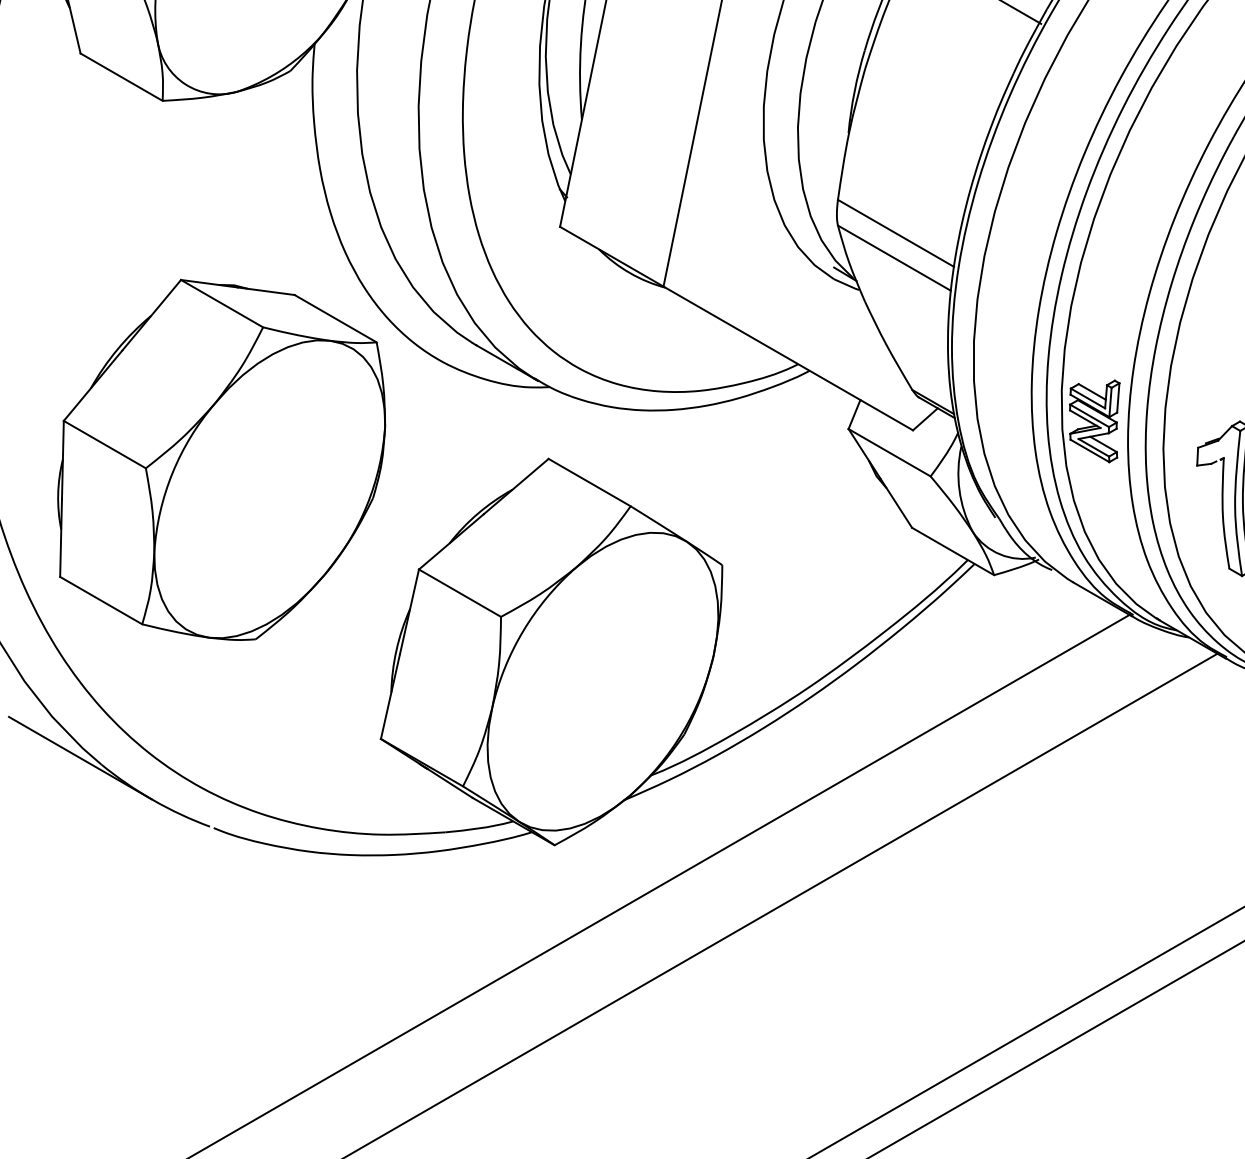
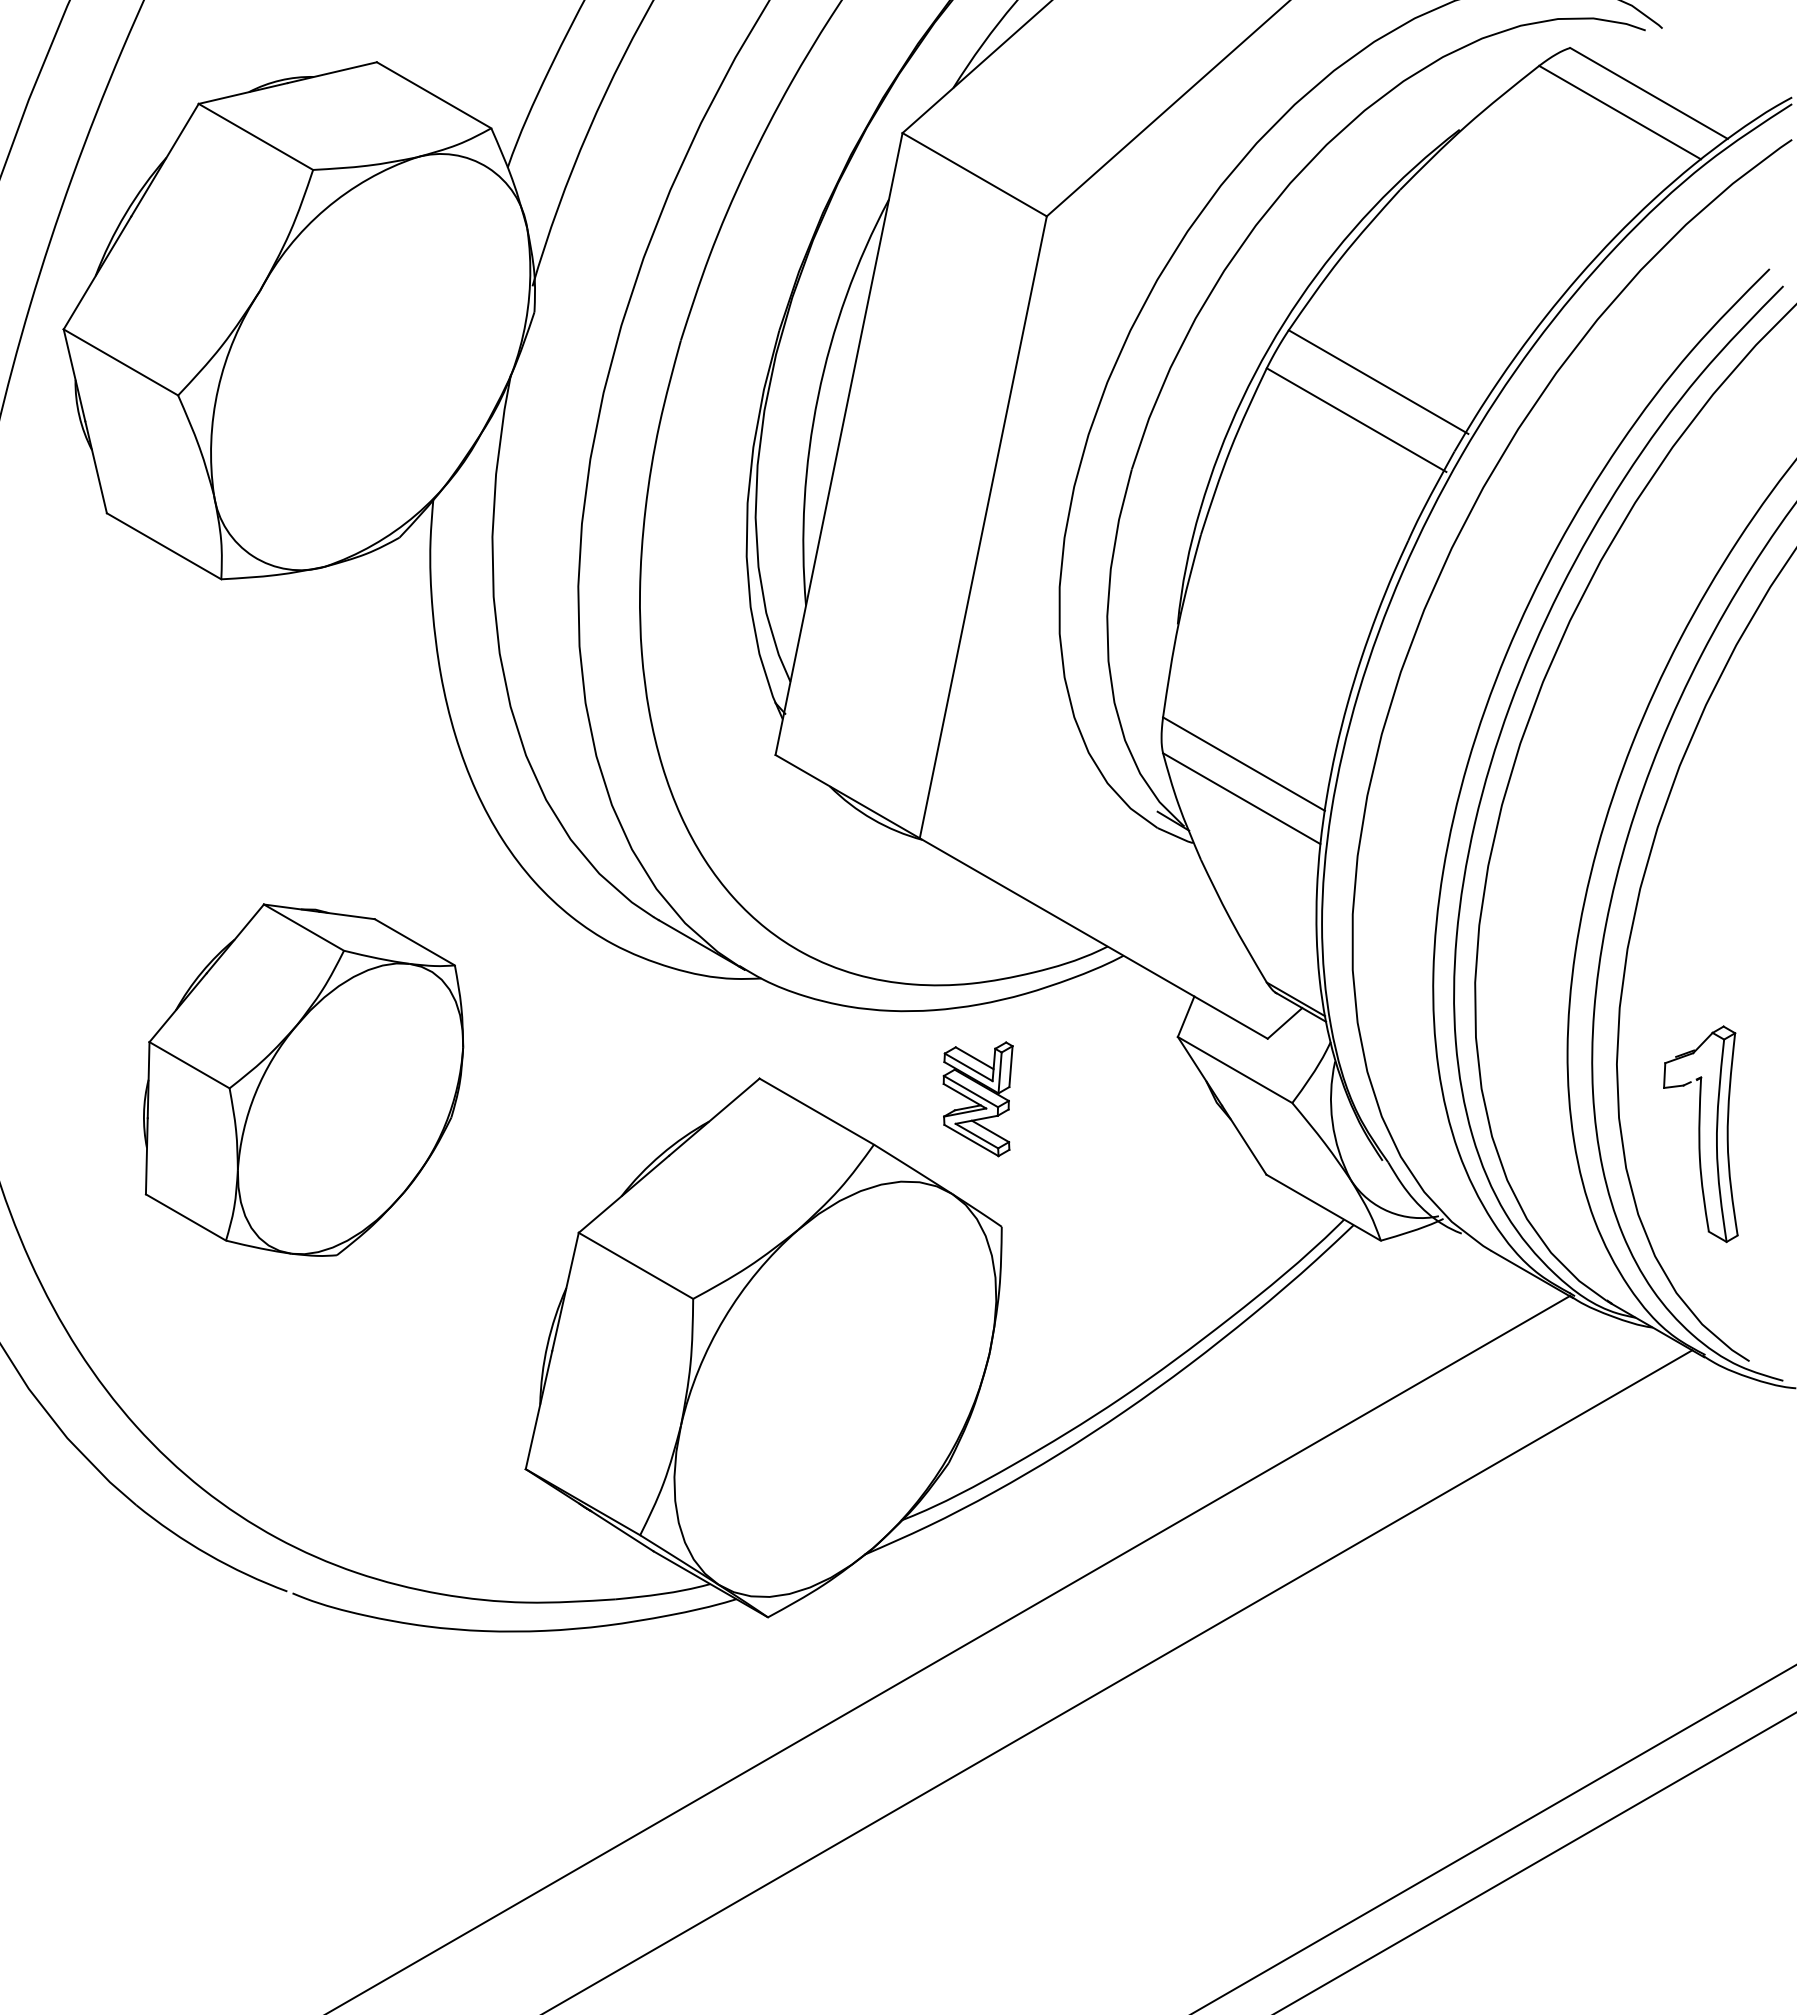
part: (1094, 421) -> (977, 1099), moved
part: (221, 460) -> (303, 1080), size x0.7
line: (80, 757) -> (106, 1495), removed

